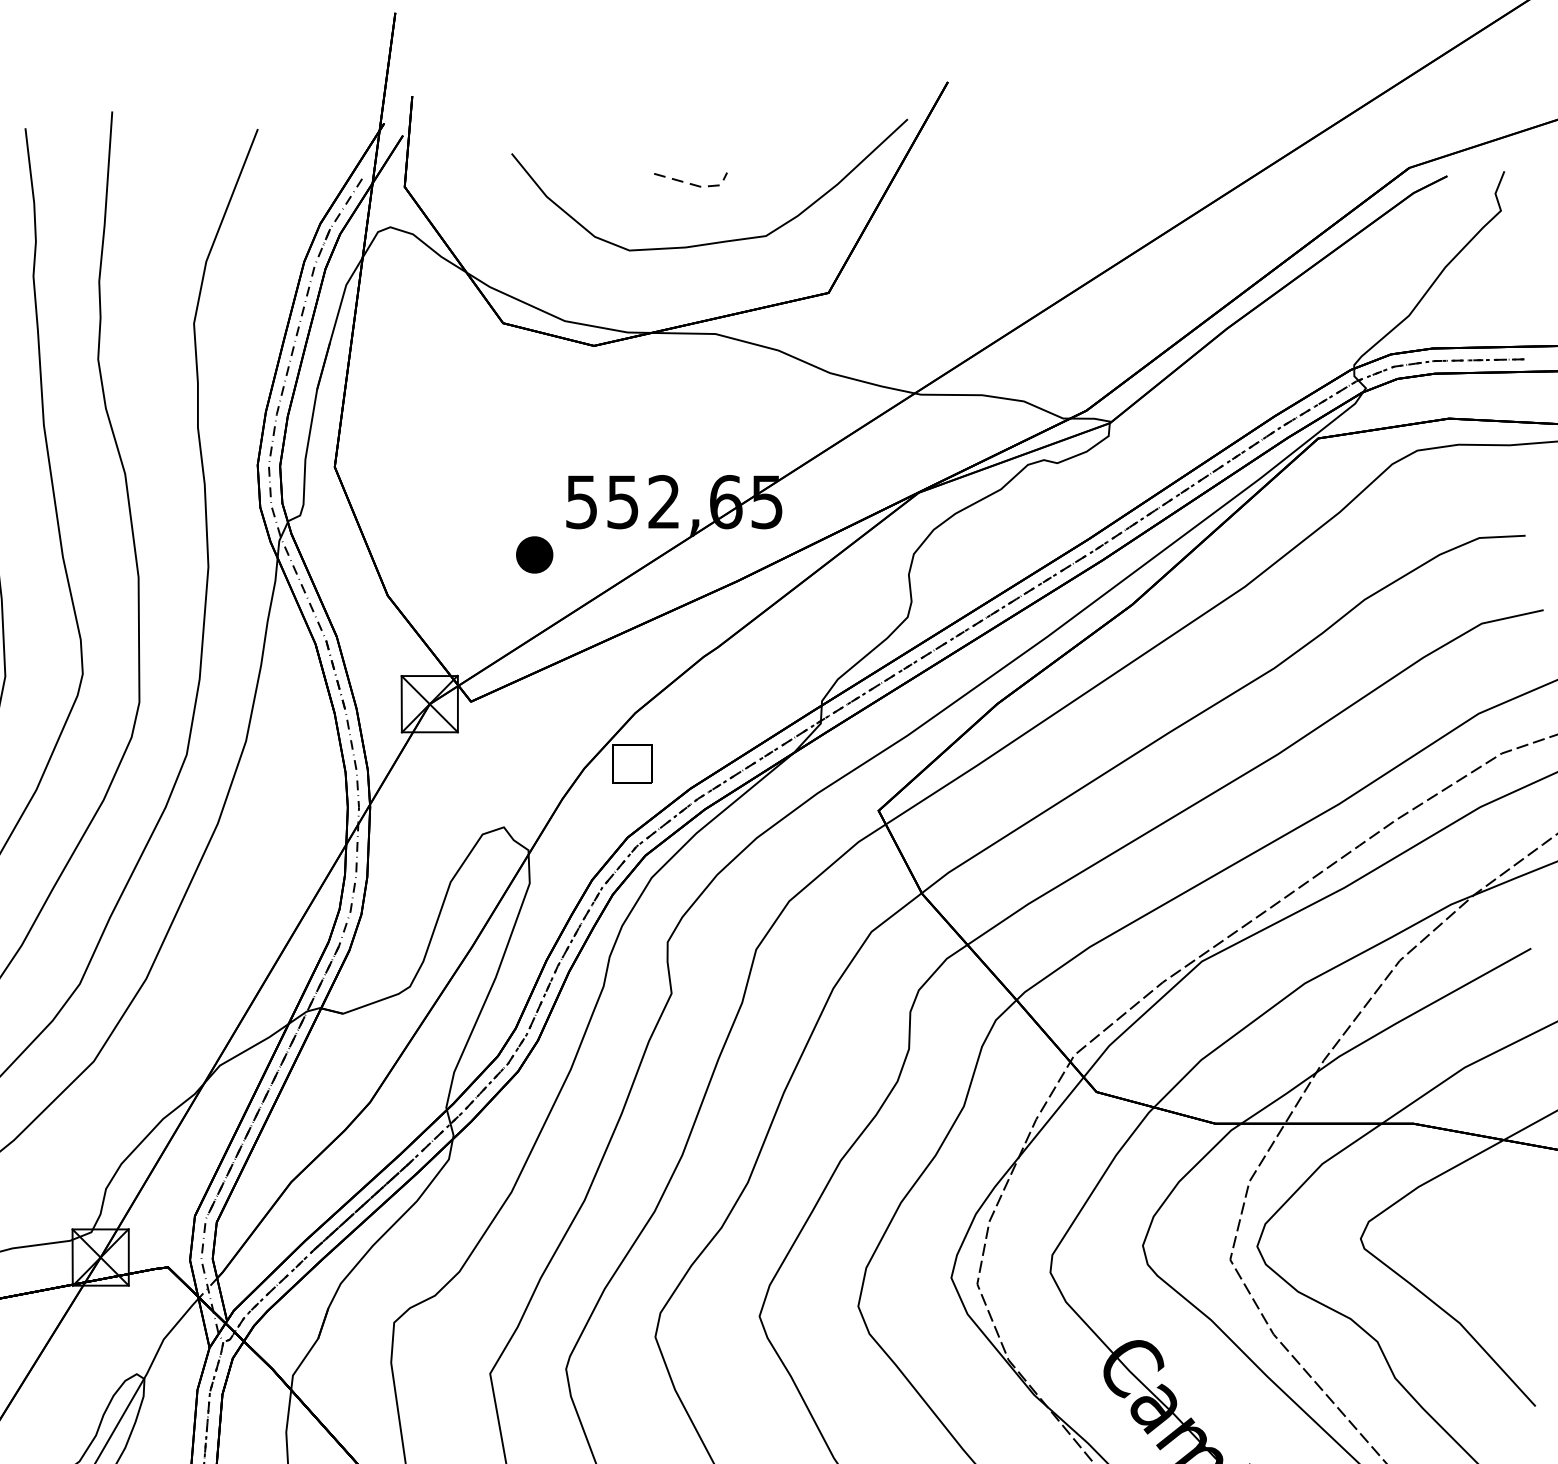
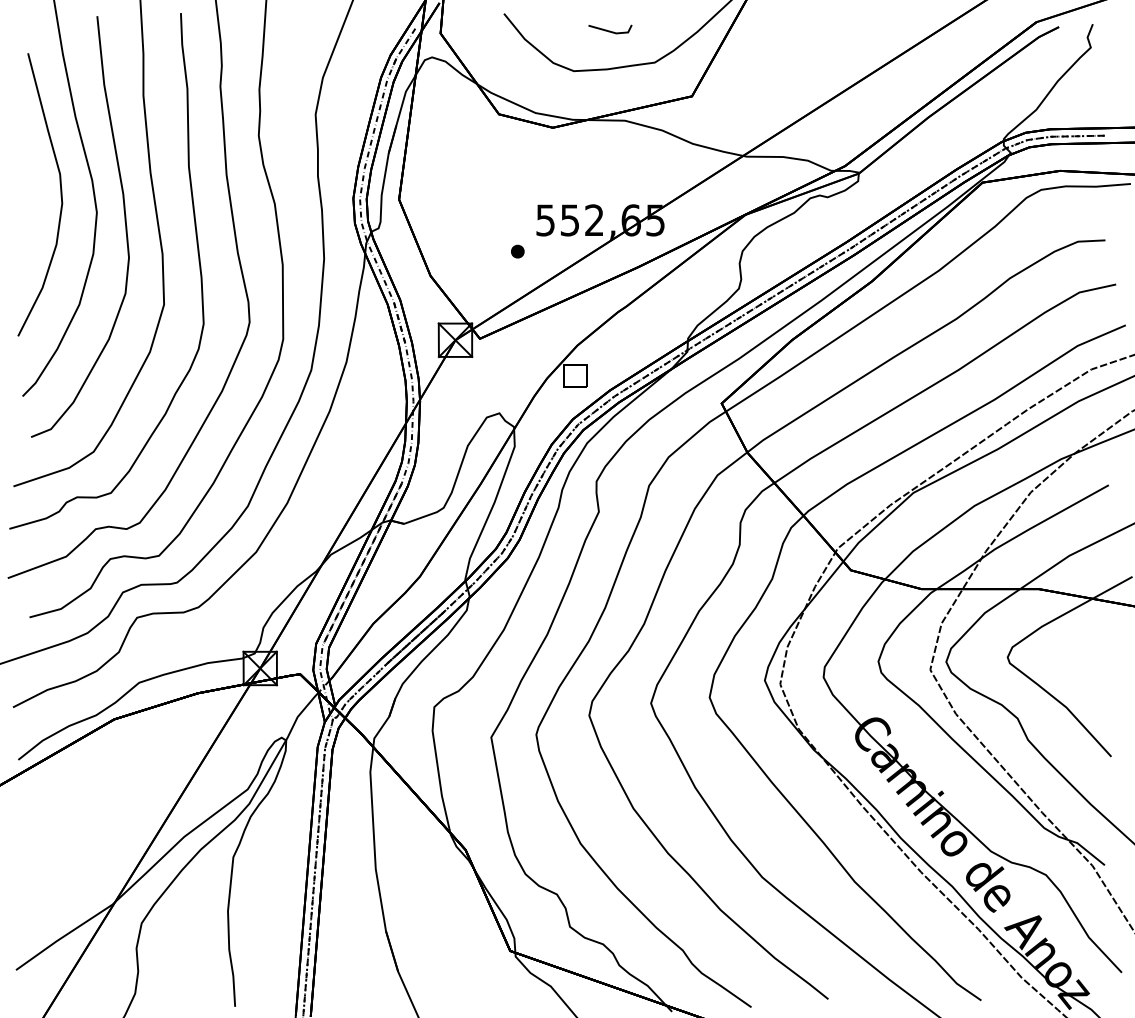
line: (696, 185) -> (613, 32), dashed -> solid
part: (534, 554) -> (517, 251), size x0.62

